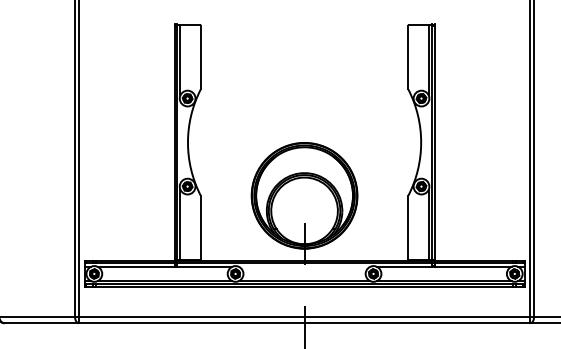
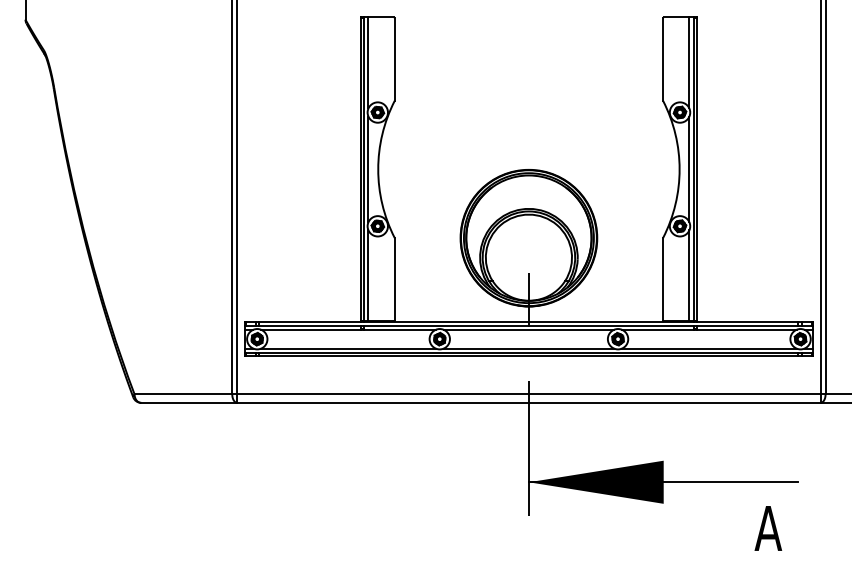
line: (180, 142) -> (368, 169), added
line: (428, 142) -> (689, 169), added
line: (304, 266) -> (528, 329), added

